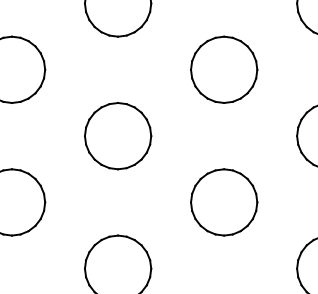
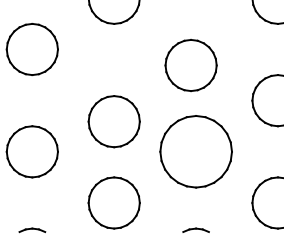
part: (223, 69) -> (190, 65), moved
part: (117, 135) -> (113, 121), moved
part: (223, 201) -> (195, 151), size x1.4

